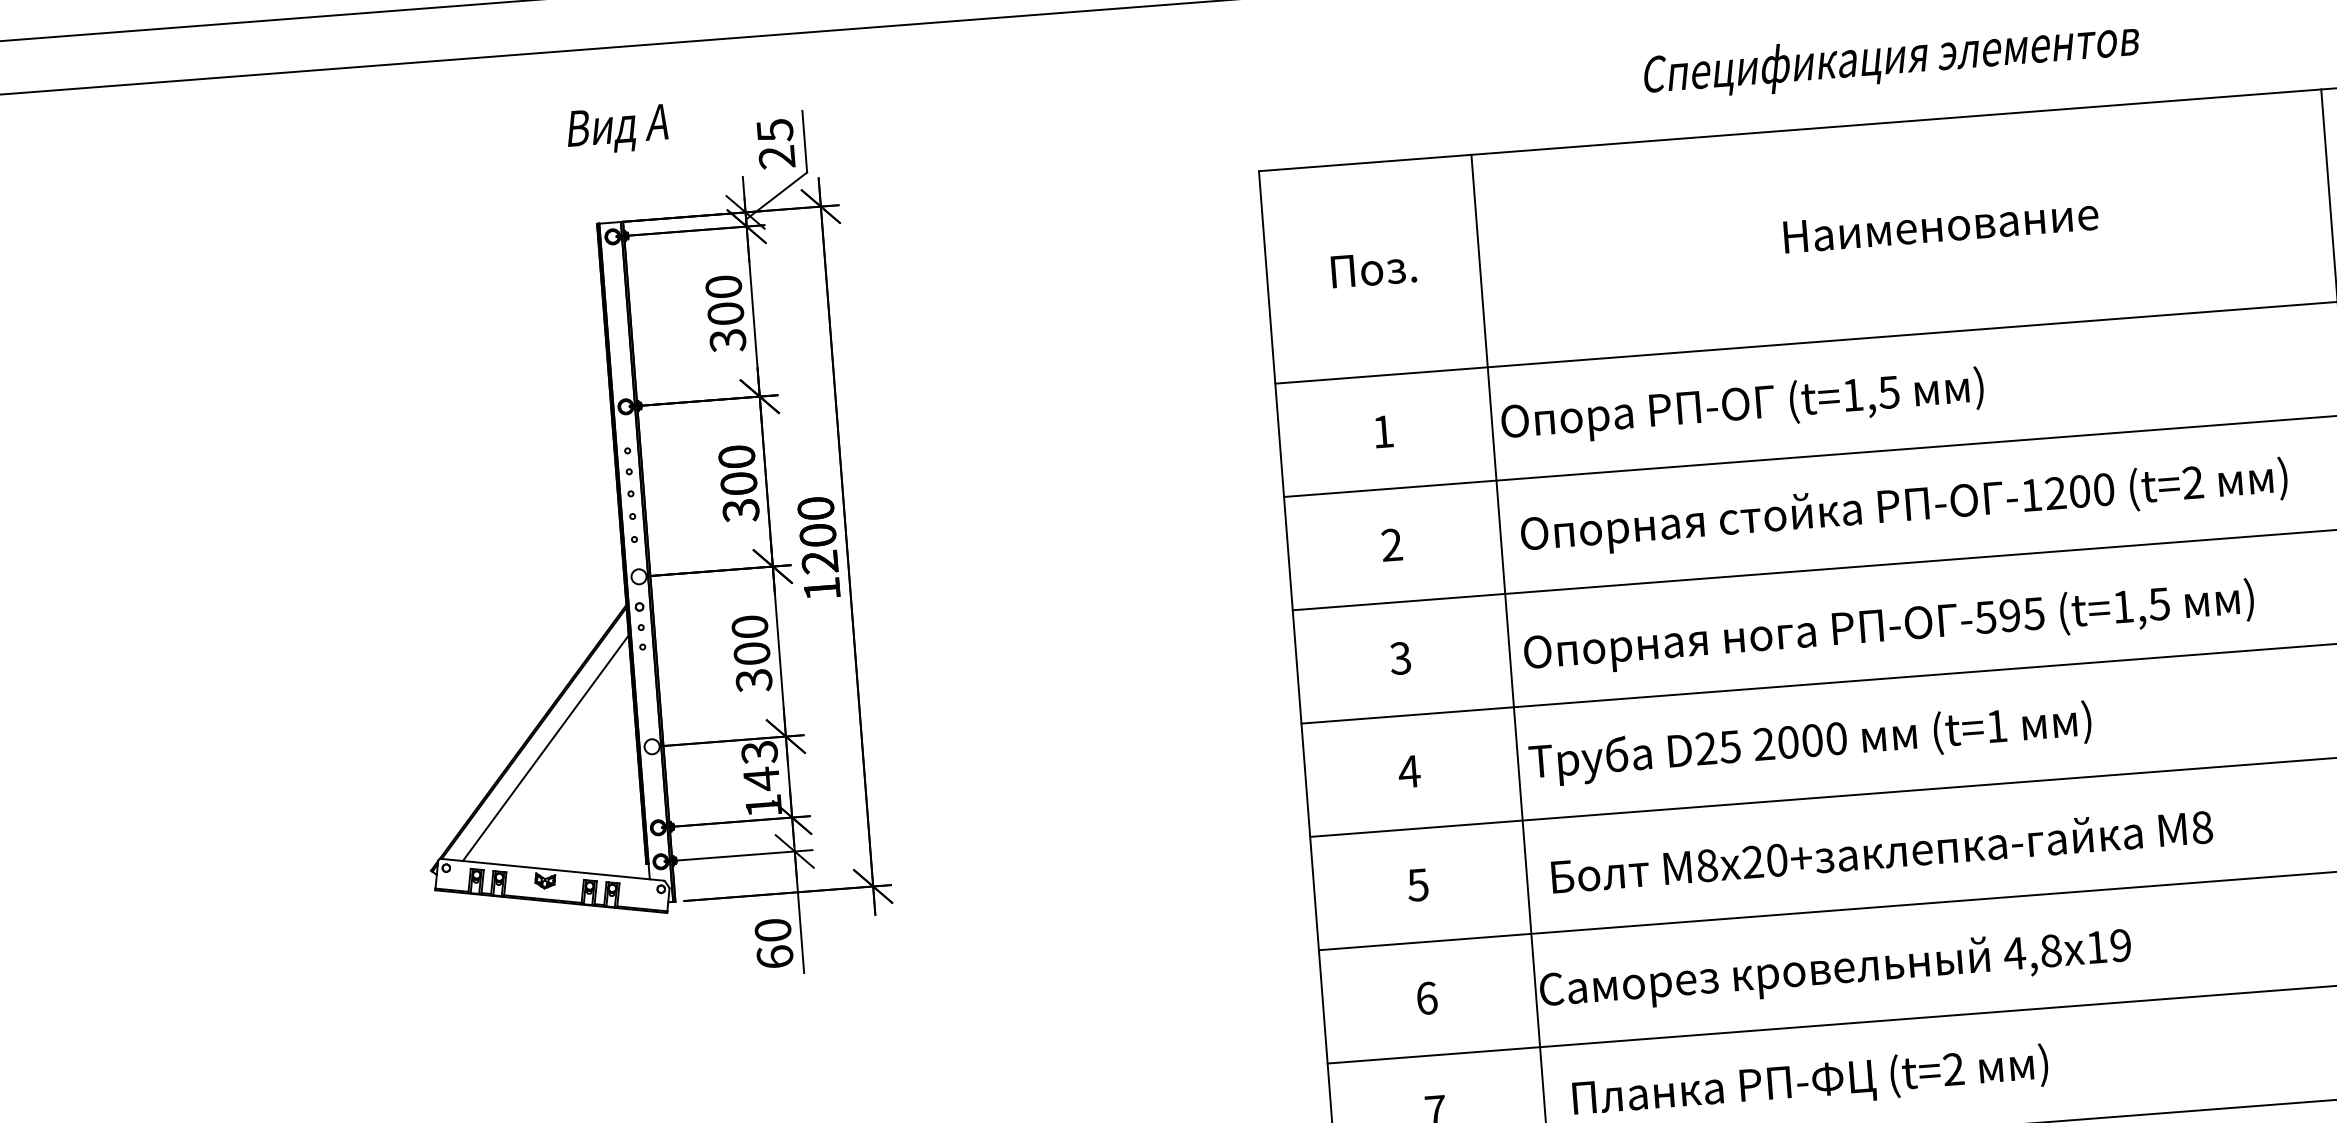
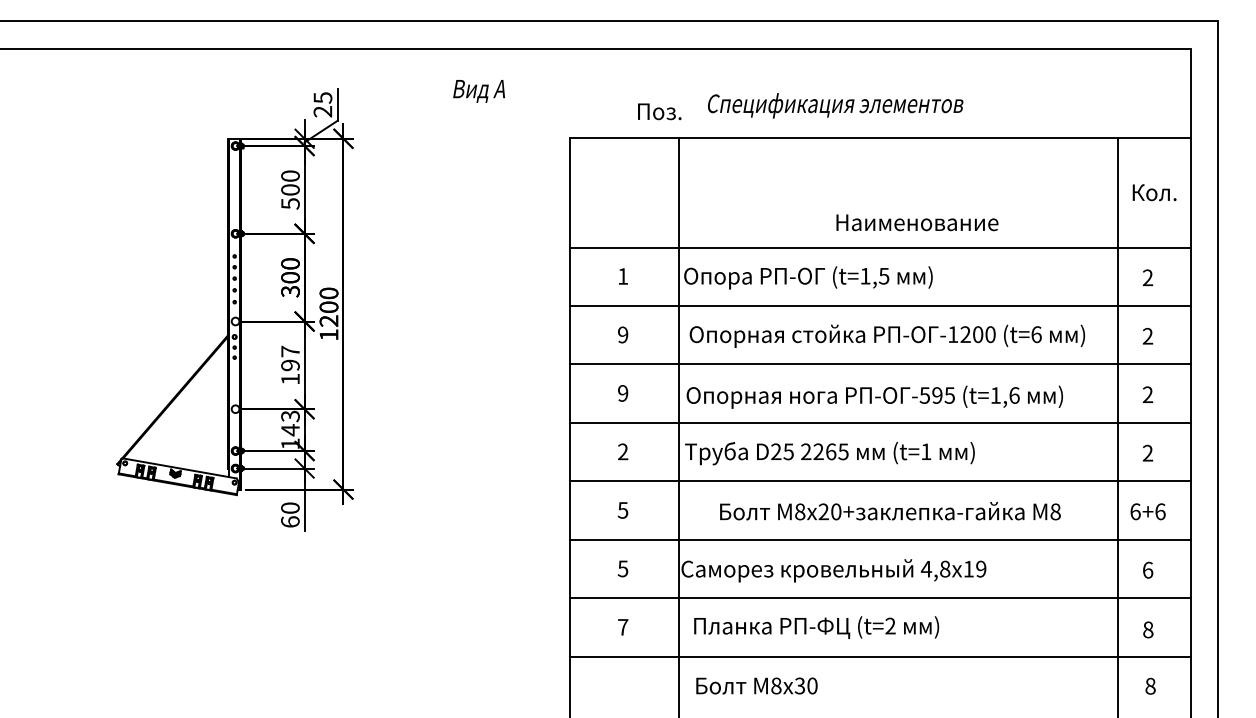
text: (1891, 59) -> (835, 105), moved
text: (616, 130) -> (478, 91), moved
text: (1941, 225) -> (917, 222), moved
text: (1373, 268) -> (659, 111), moved
text: (727, 339) -> (290, 203), 300 -> 500
text: (2192, 482) -> (1036, 334), (t=2 -> (t=6
text: (1392, 546) -> (623, 335), 2 -> 9
text: (2159, 604) -> (1014, 395), (t=1,5 -> (t=1,6
text: (752, 653) -> (290, 365), 300 -> 197
text: (1399, 658) -> (622, 393), 3 -> 9
text: (1811, 740) -> (830, 451), 2000 -> 2265
line: (544, 747) -> (180, 405), removed
text: (1408, 771) -> (622, 451), 4 -> 2
text: (1882, 851) -> (890, 511), moved
text: (1425, 997) -> (622, 568), 6 -> 5

